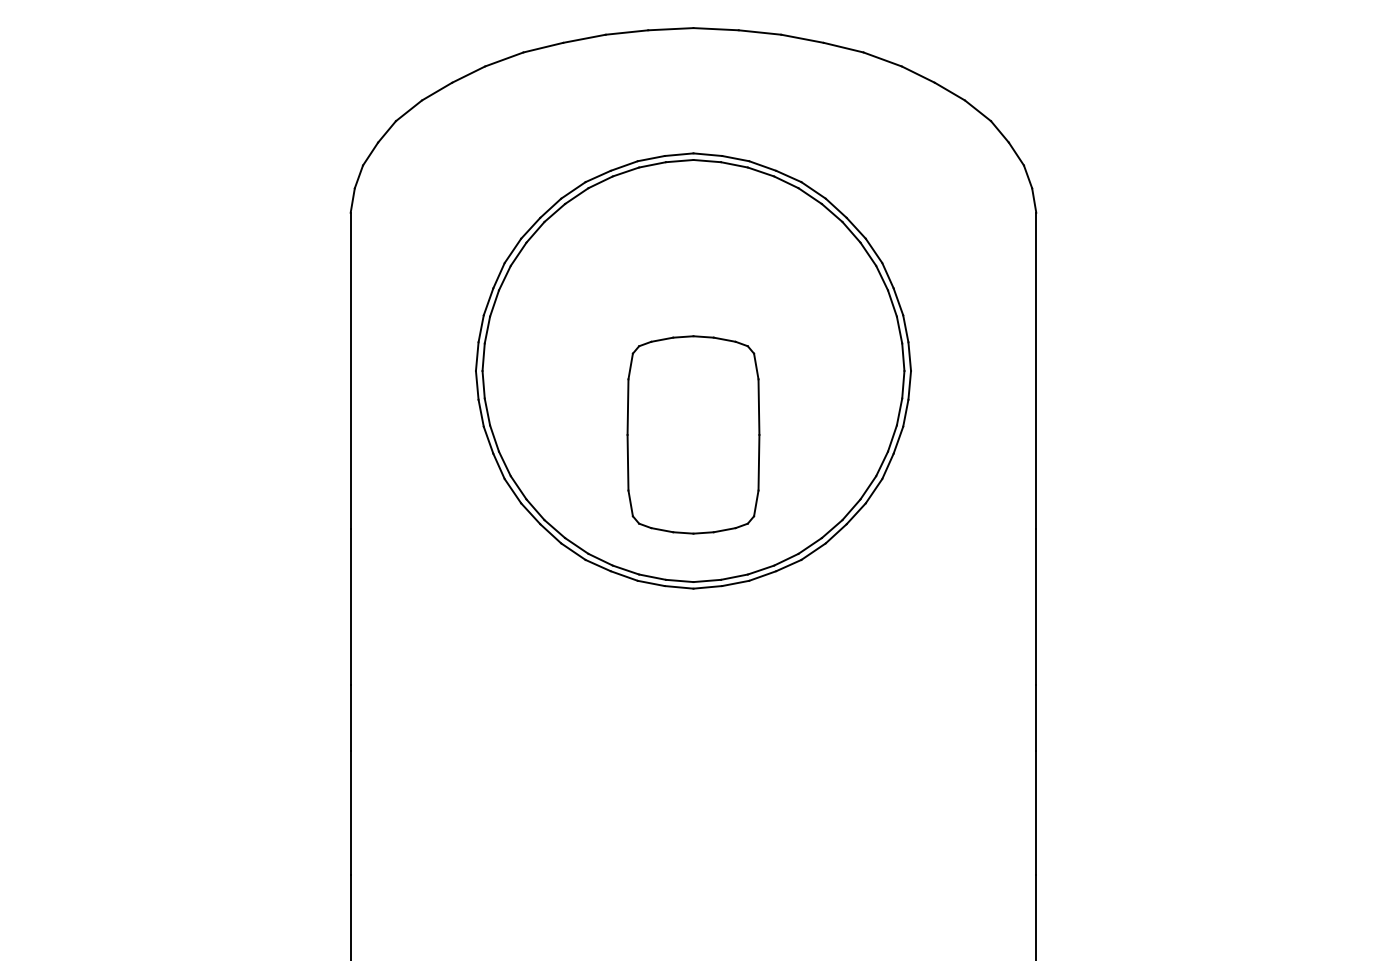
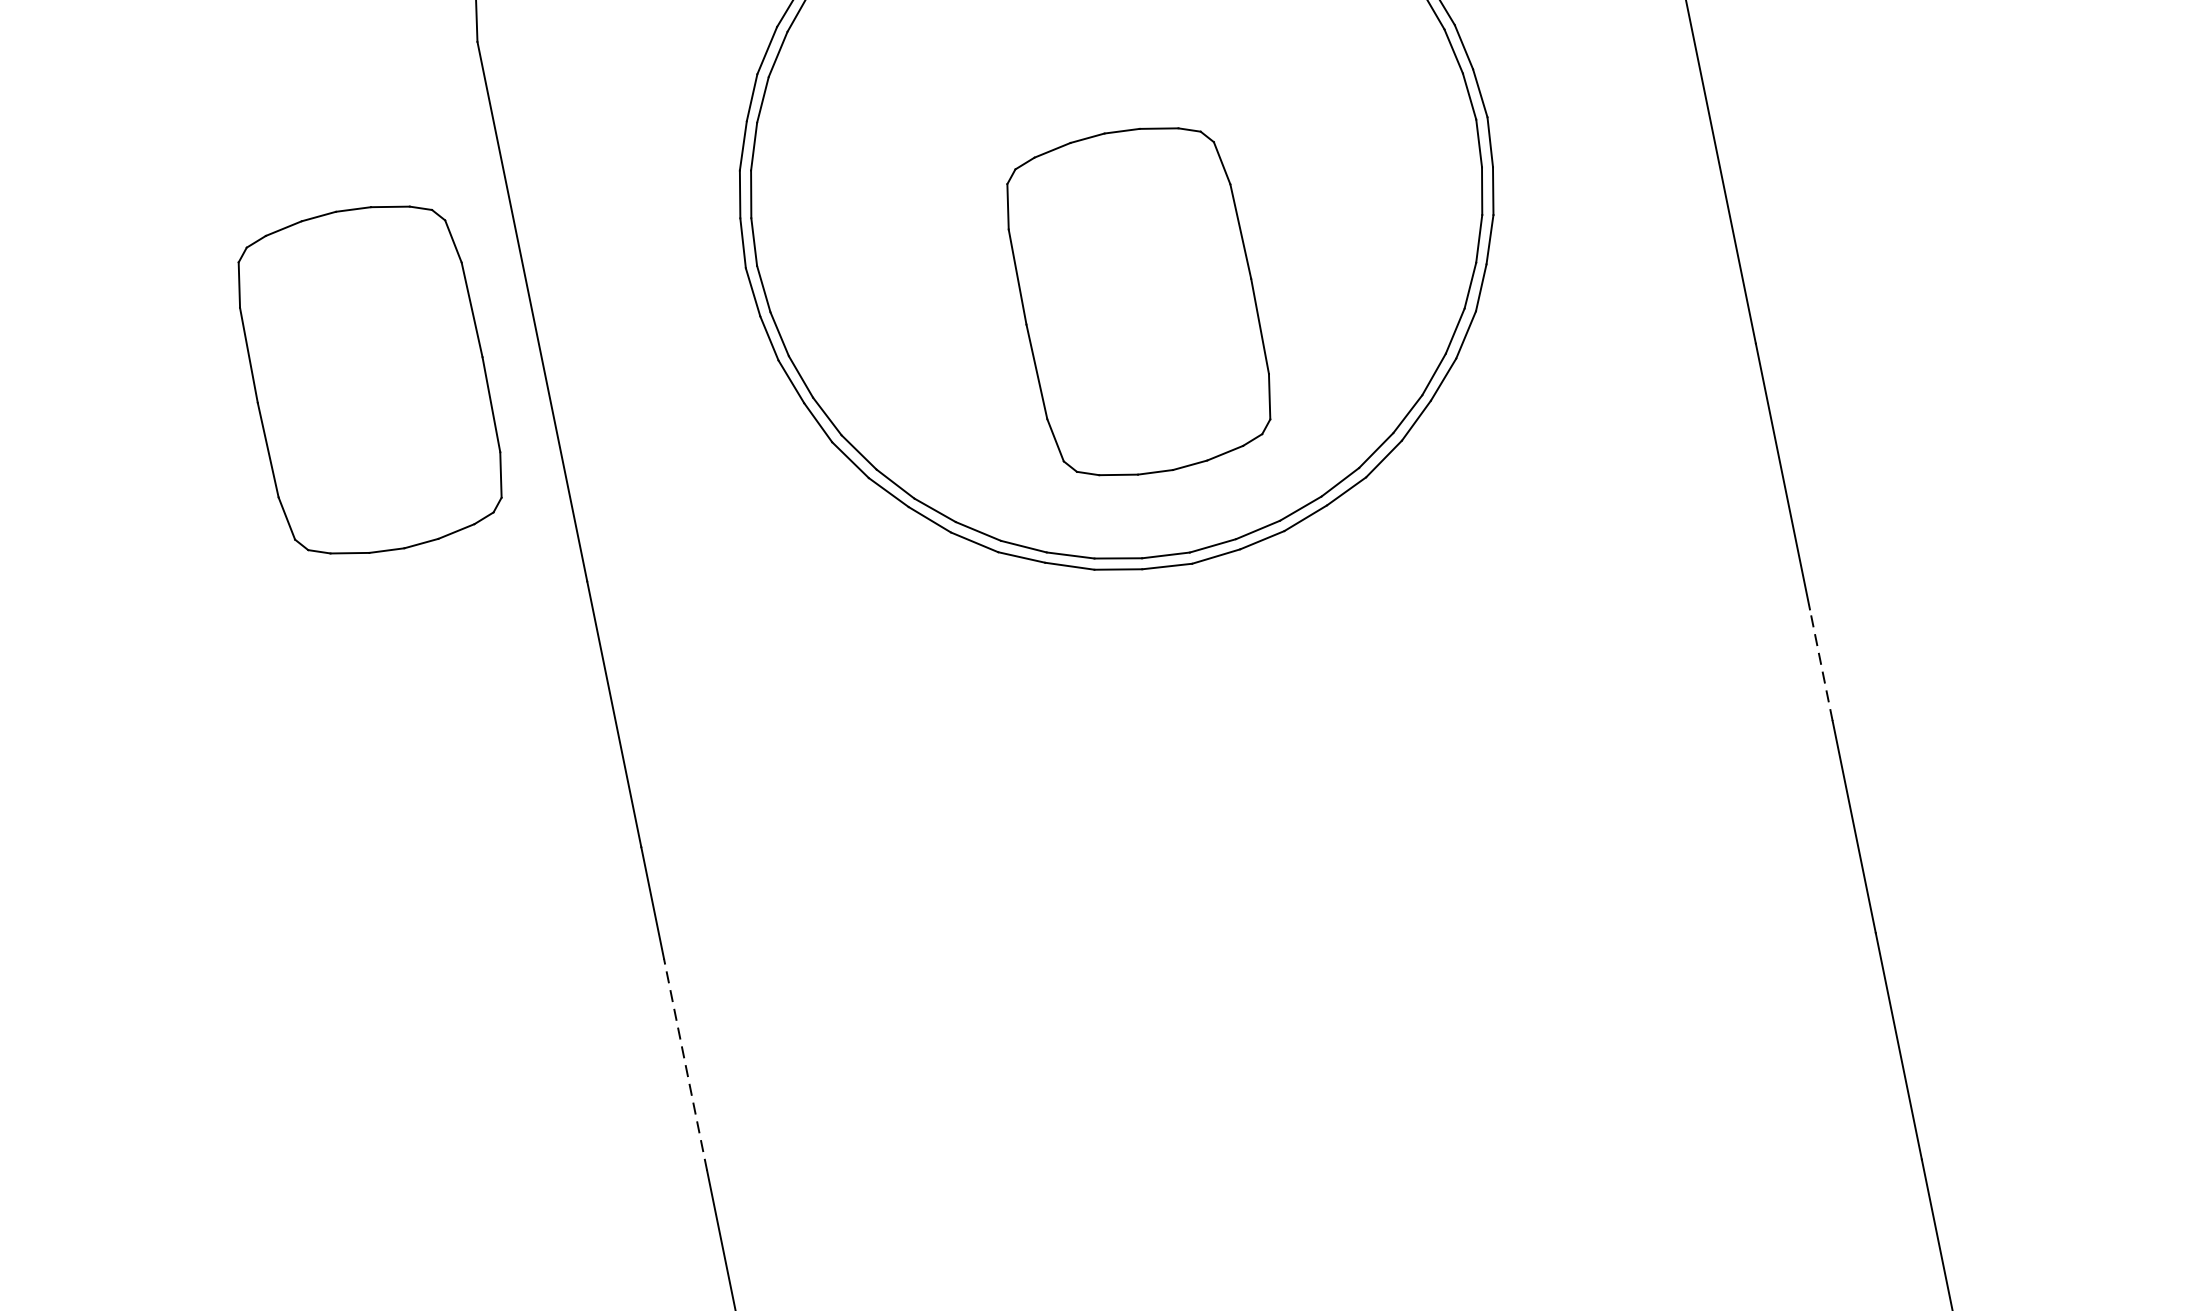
part: (251, 390) -> (370, 379), added
line: (1036, 717) -> (1821, 664), solid -> dashed
line: (350, 812) -> (685, 1064), solid -> dashed

